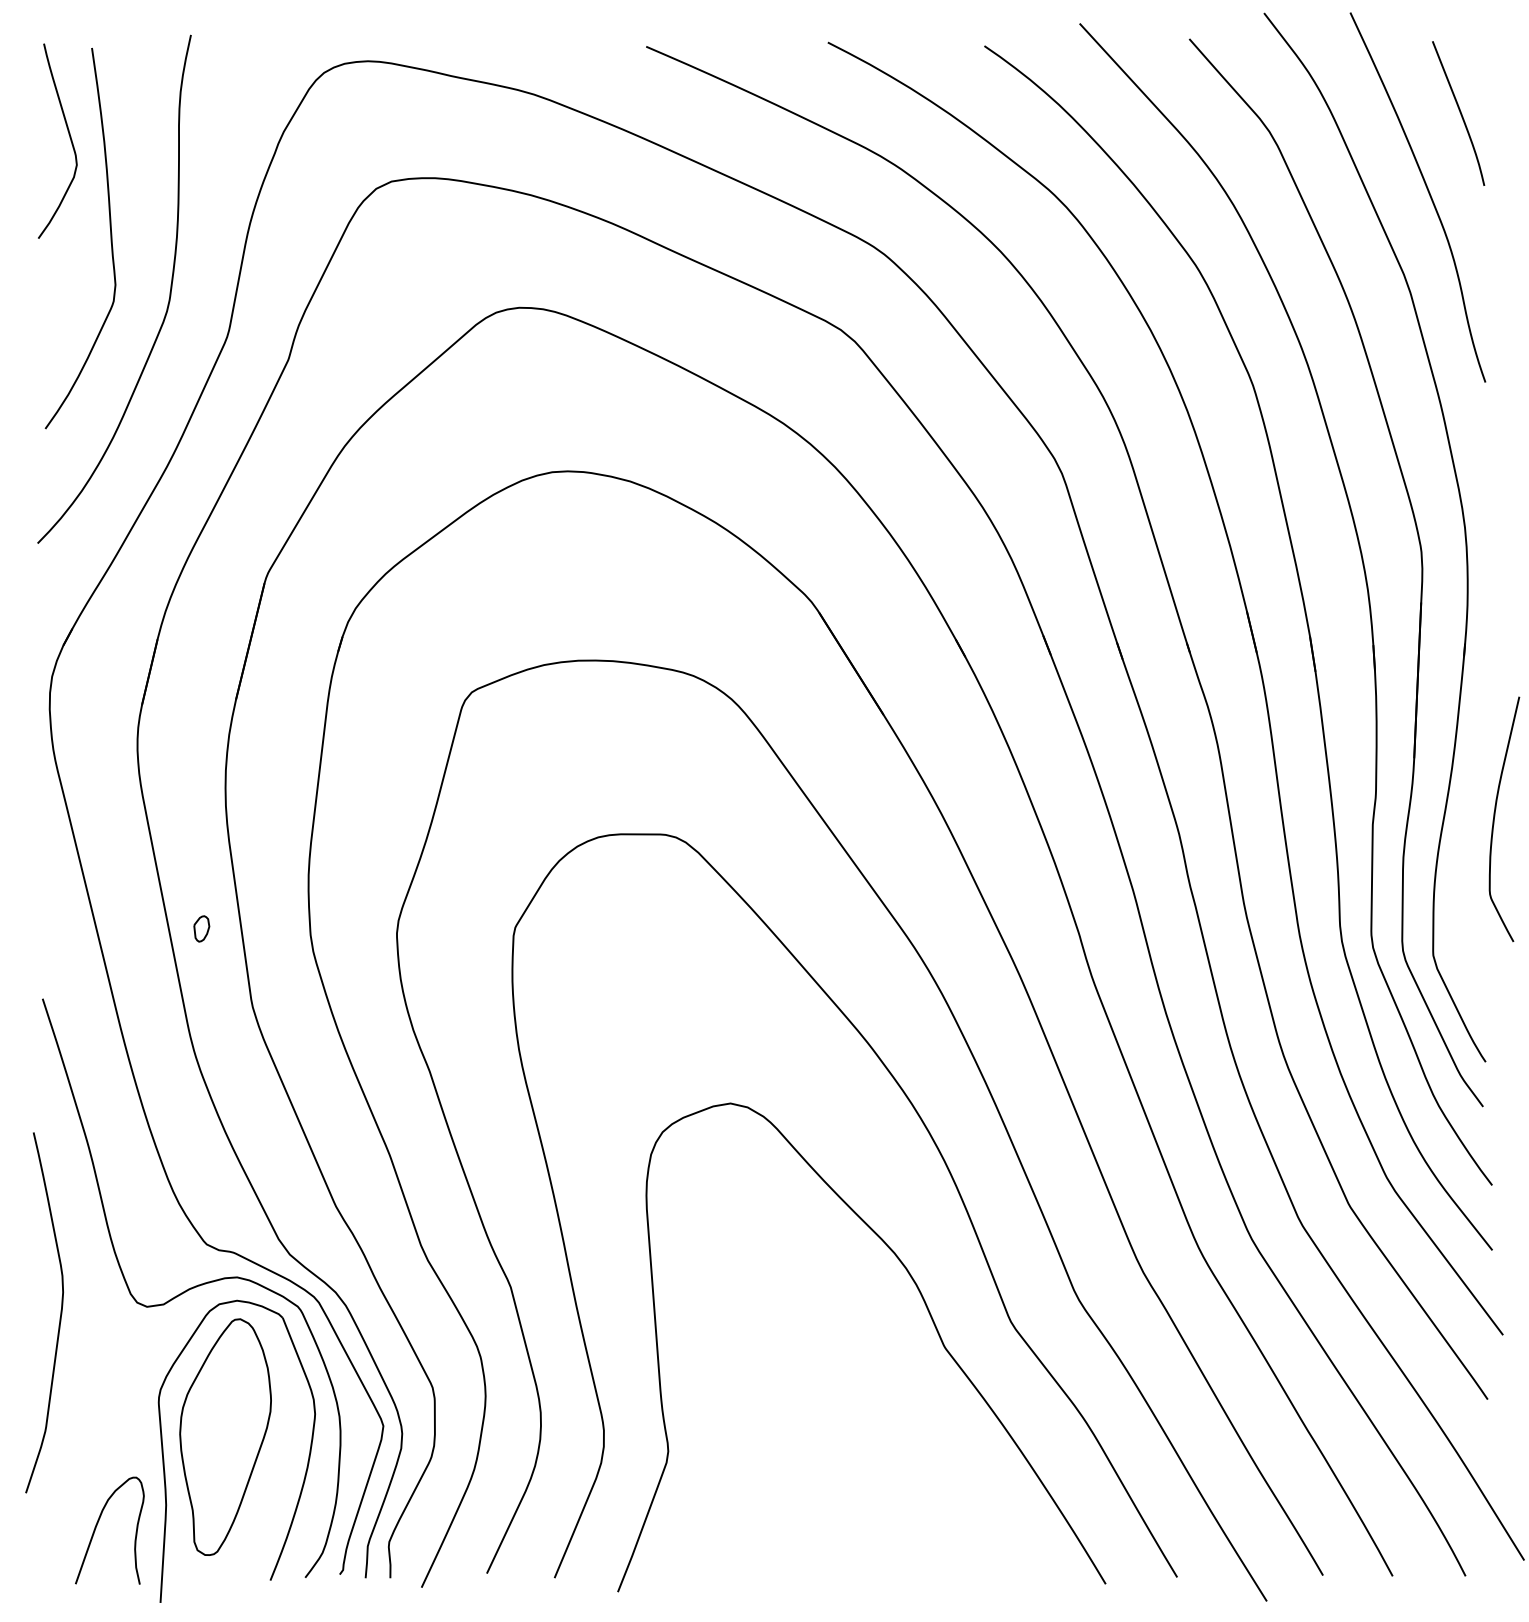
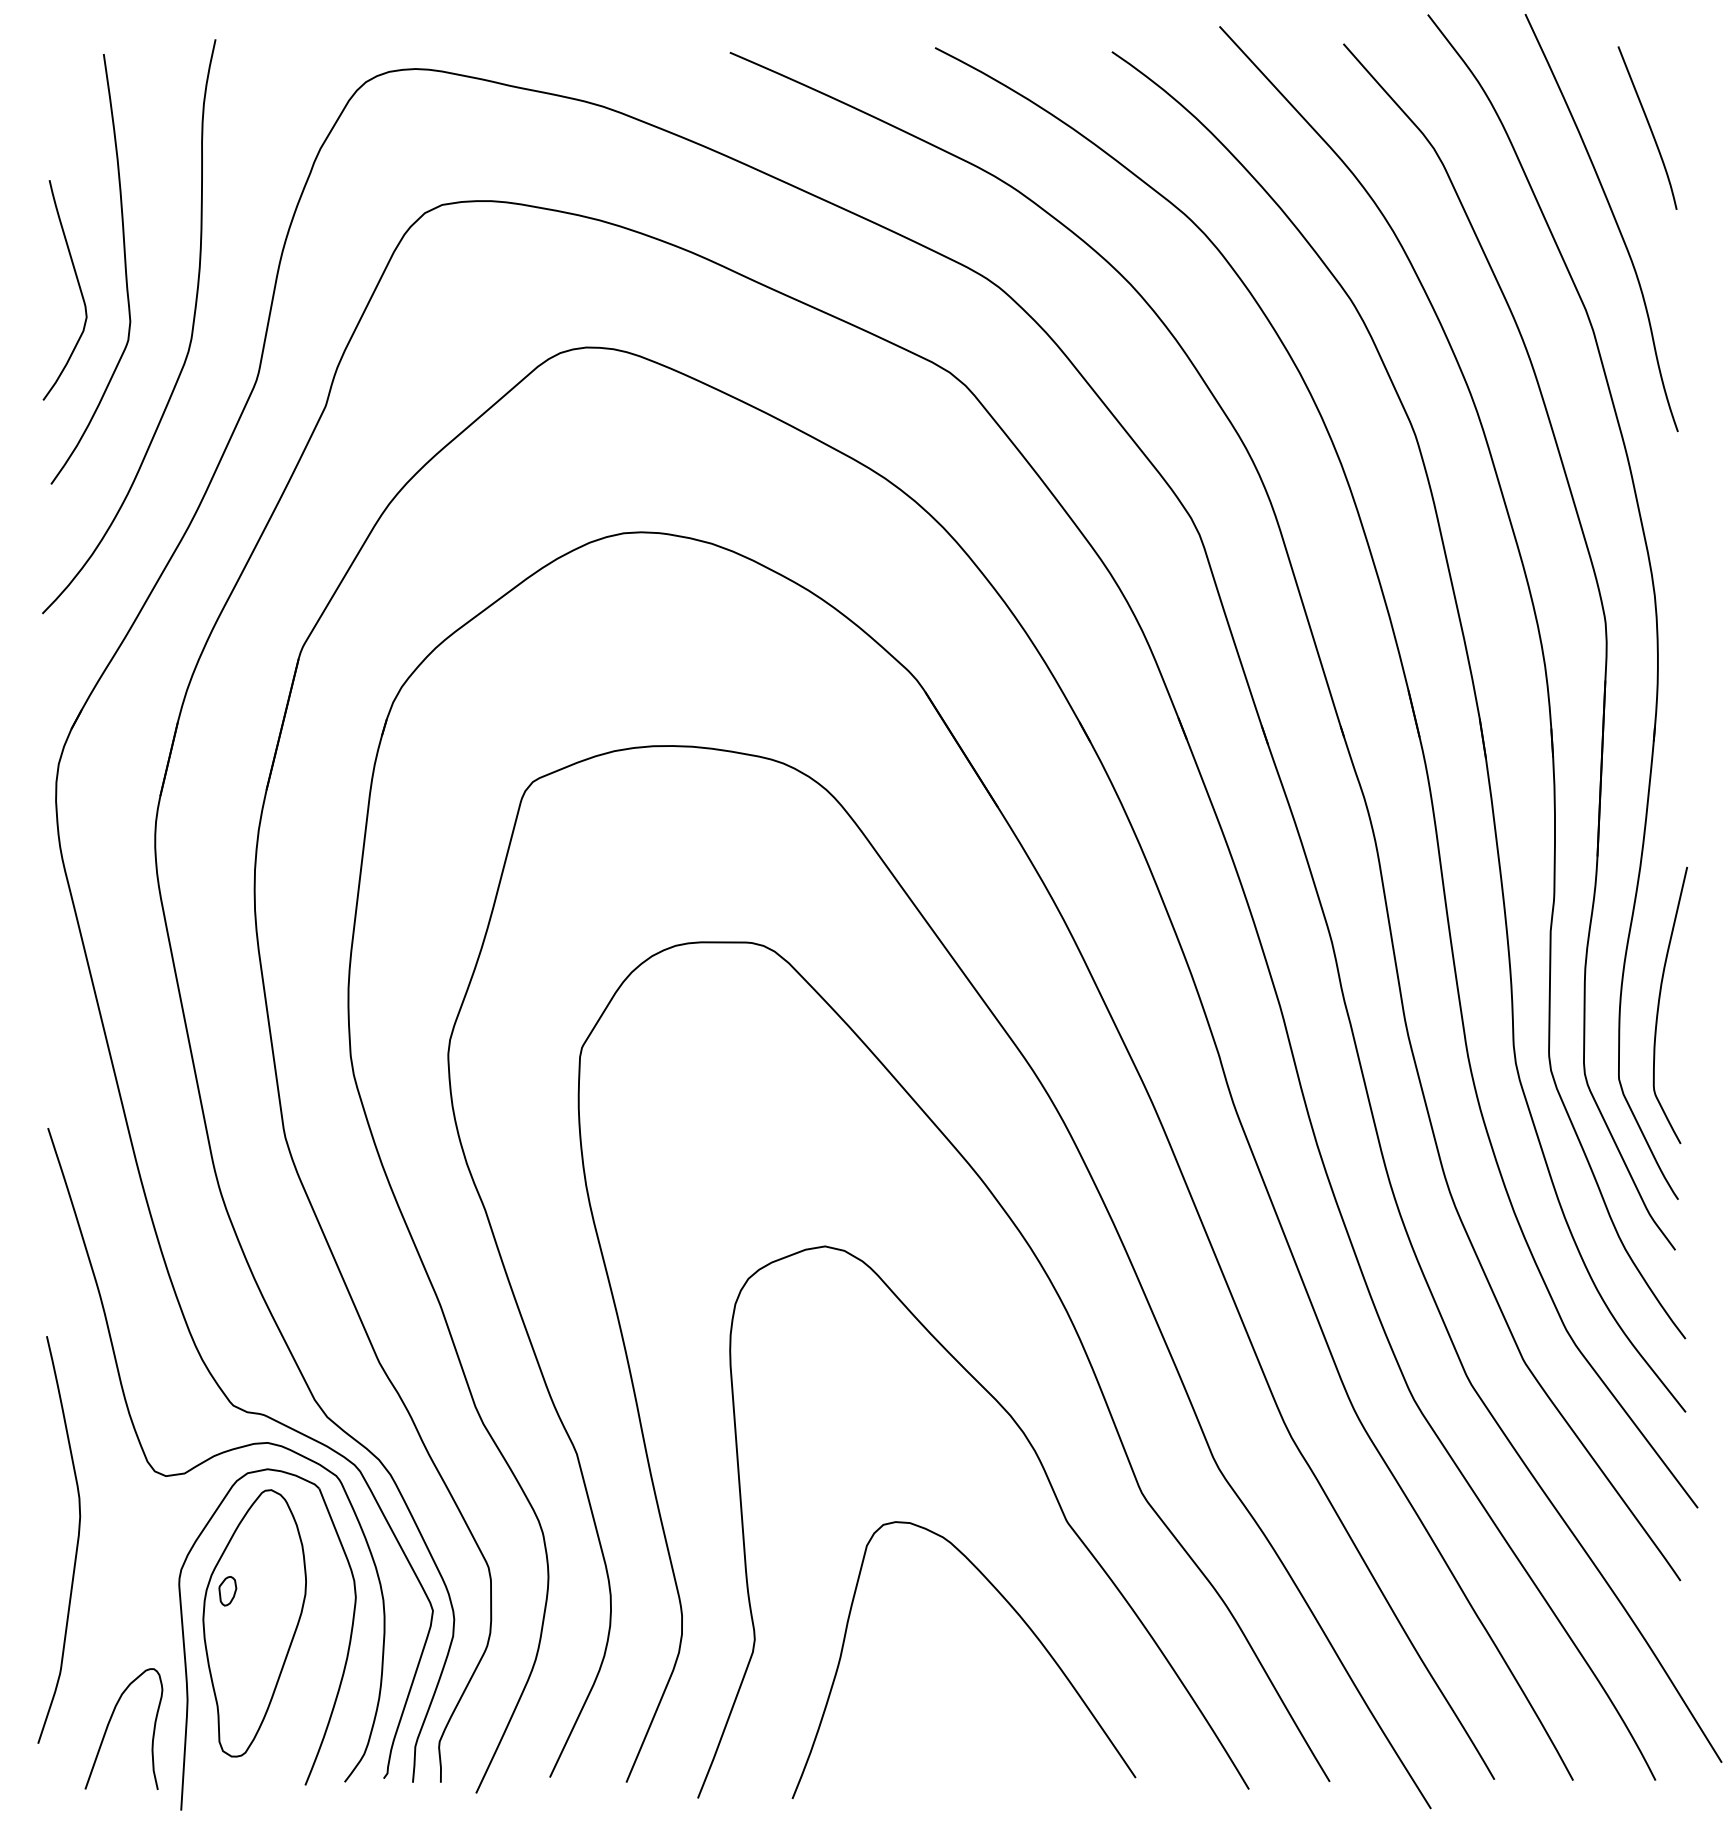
curve: (69, 137) -> (78, 286), moved
curve: (1494, 819) -> (1659, 1005), moved
part: (201, 929) -> (227, 1591), moved
curve: (59, 1316) -> (76, 1543), moved
curve: (902, 1431) -> (1019, 1617), added

